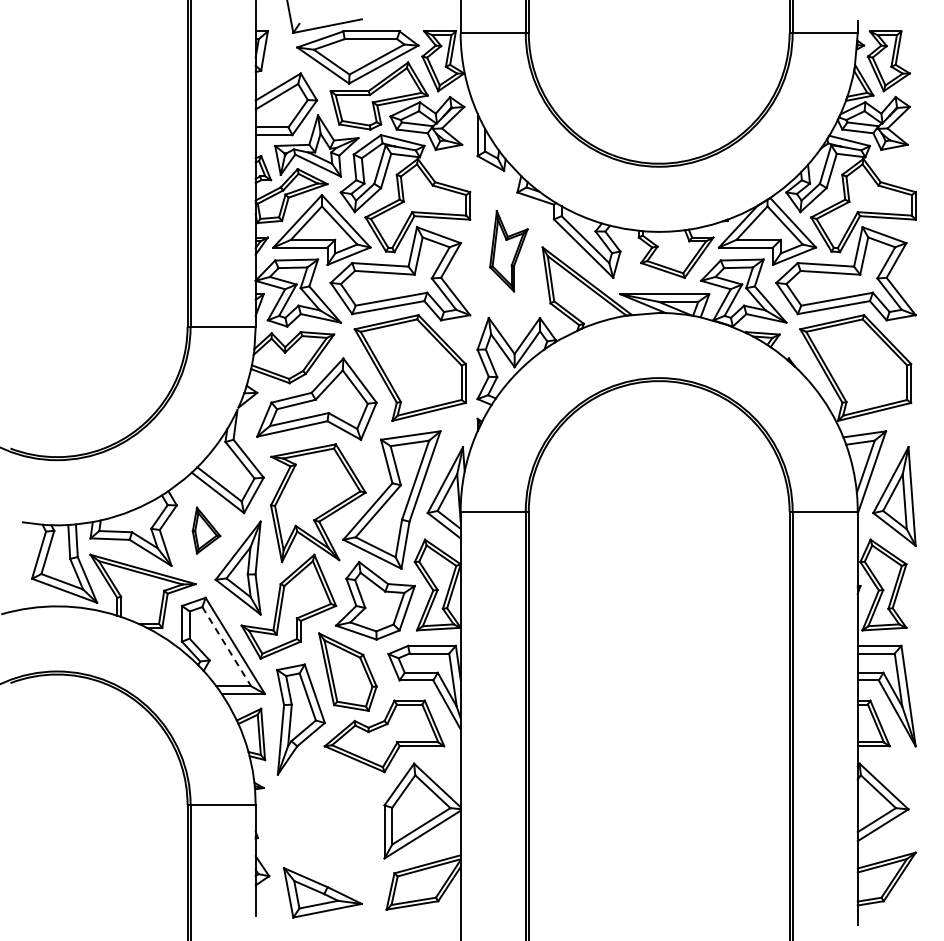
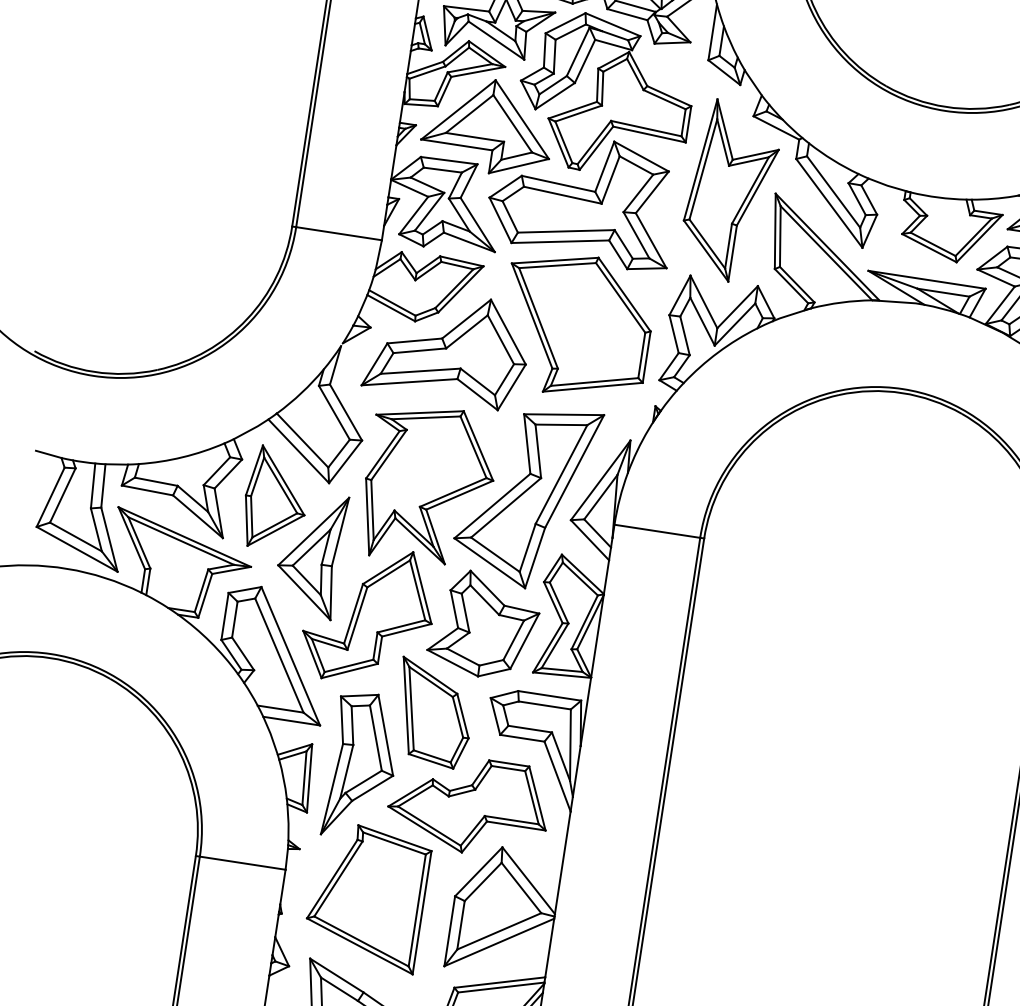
part: (508, 251) -> (729, 192), size x1.67
part: (206, 530) -> (276, 498), size x1.67
line: (226, 646) -> (279, 655), dashed -> solid
part: (319, 815) -> (367, 896), added

